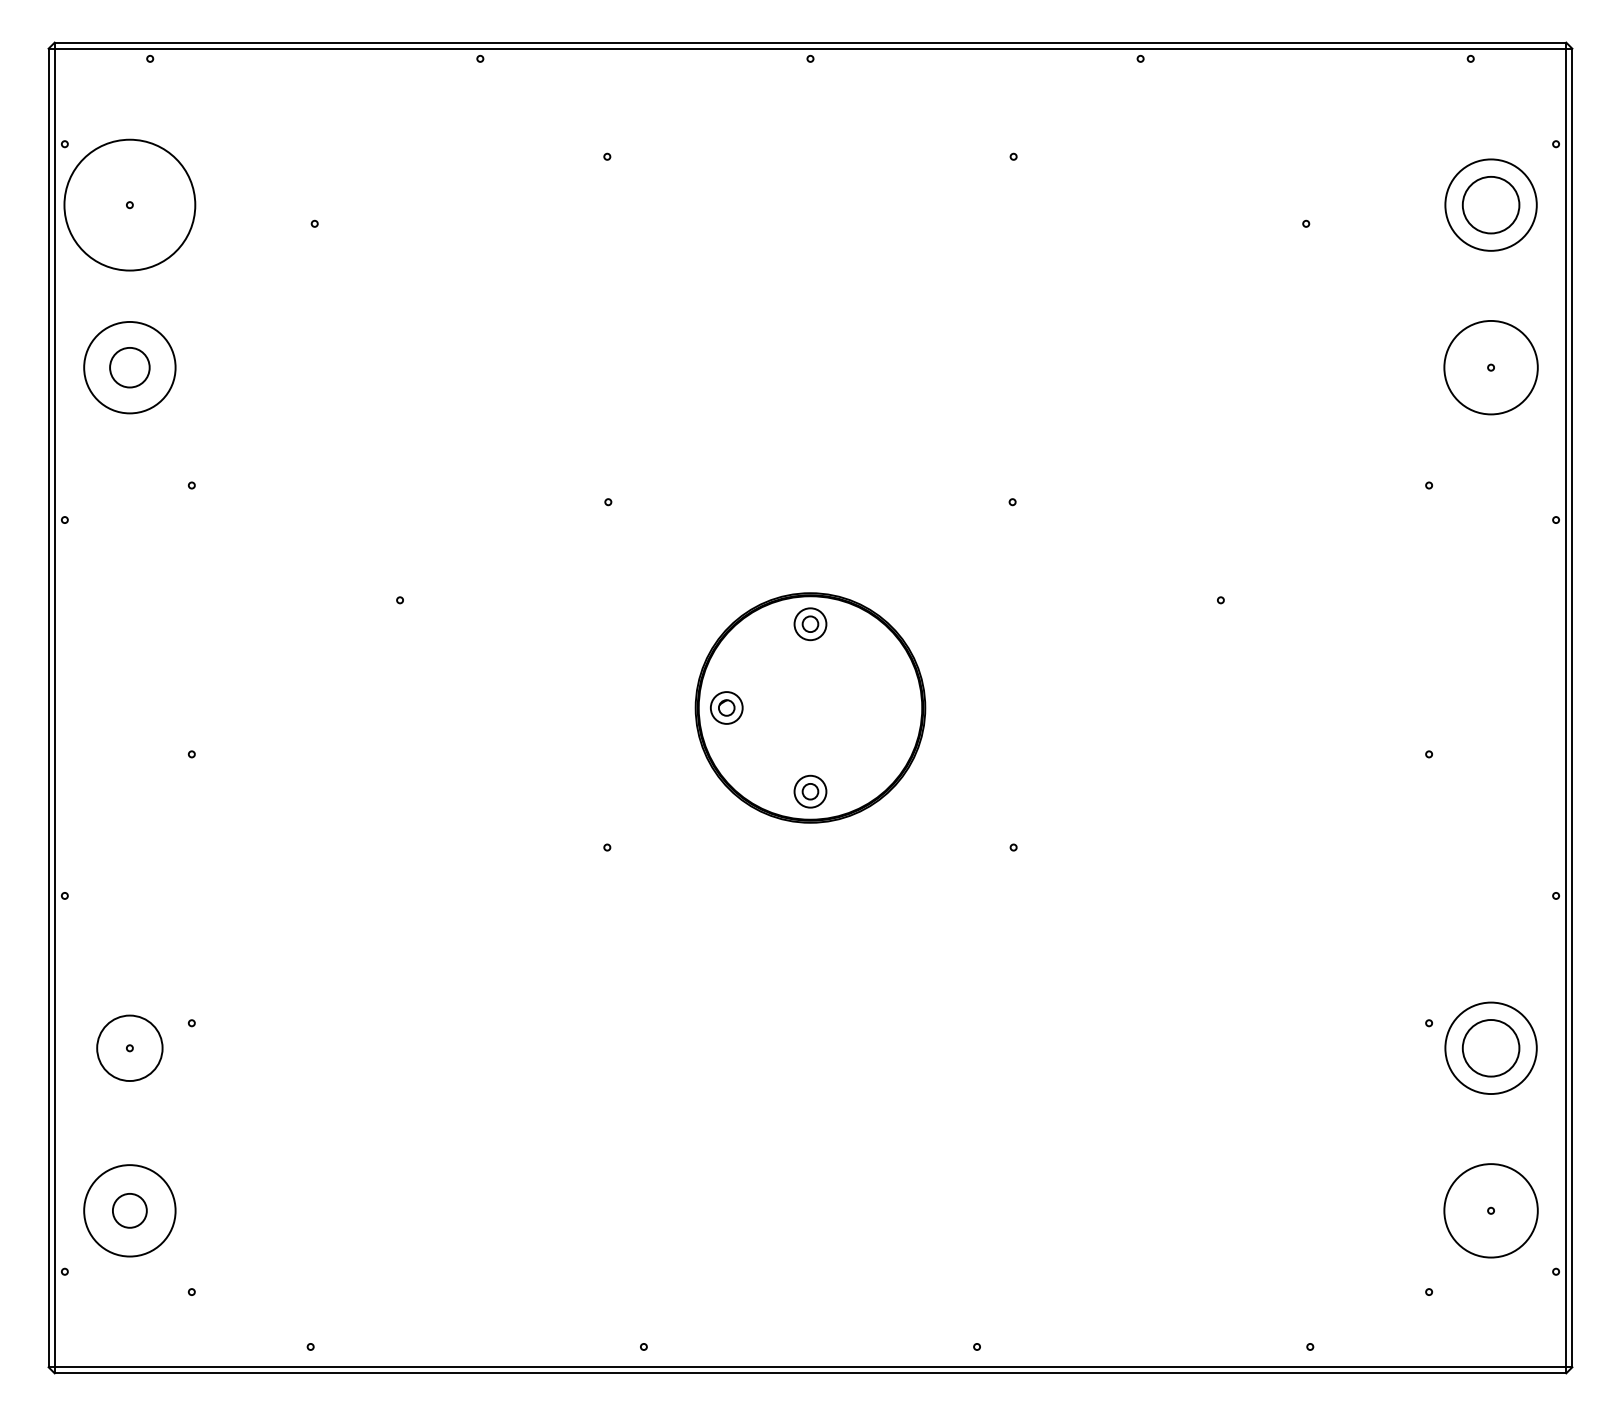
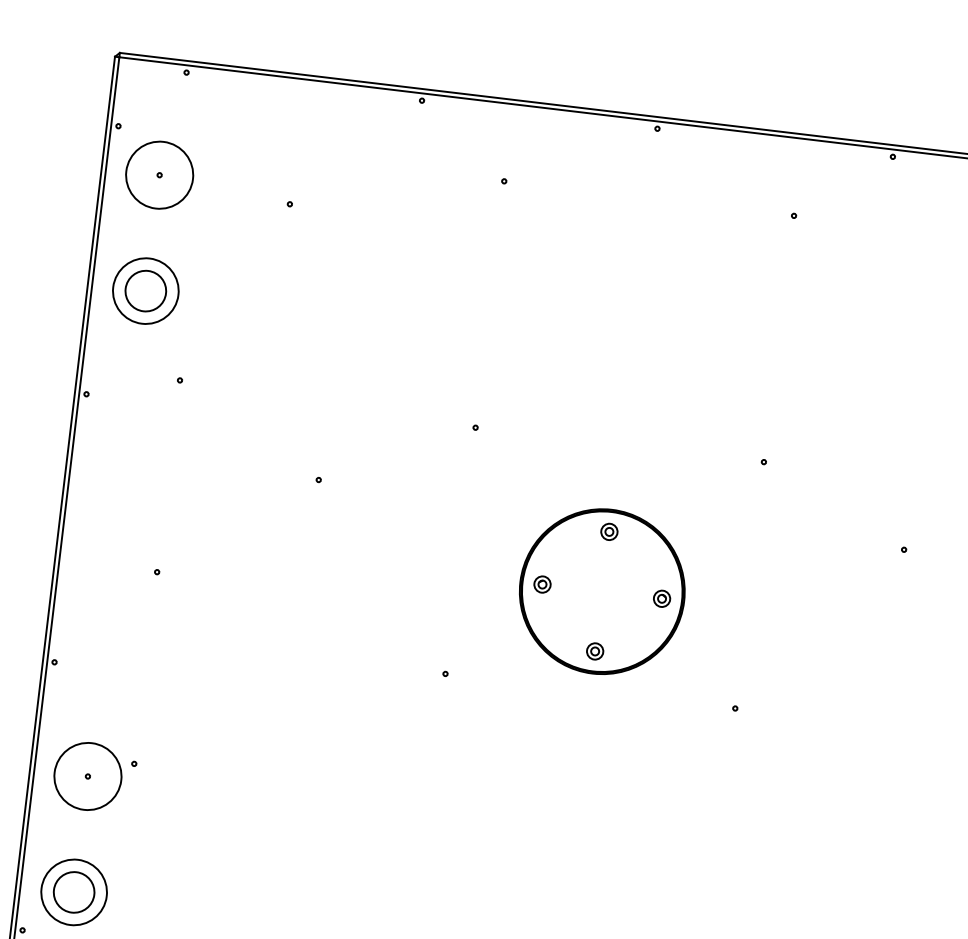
circle: (129, 204) -> (159, 174), size x0.71
circle: (129, 367) -> (145, 290), size x1.43
part: (810, 623) -> (609, 531), size x0.71
part: (726, 707) -> (542, 584), size x0.71
part: (894, 707) -> (662, 598), added
part: (810, 791) -> (595, 651), size x0.71
circle: (129, 1048) -> (87, 776), size x1.43
circle: (129, 1210) -> (73, 892), size x1.67

